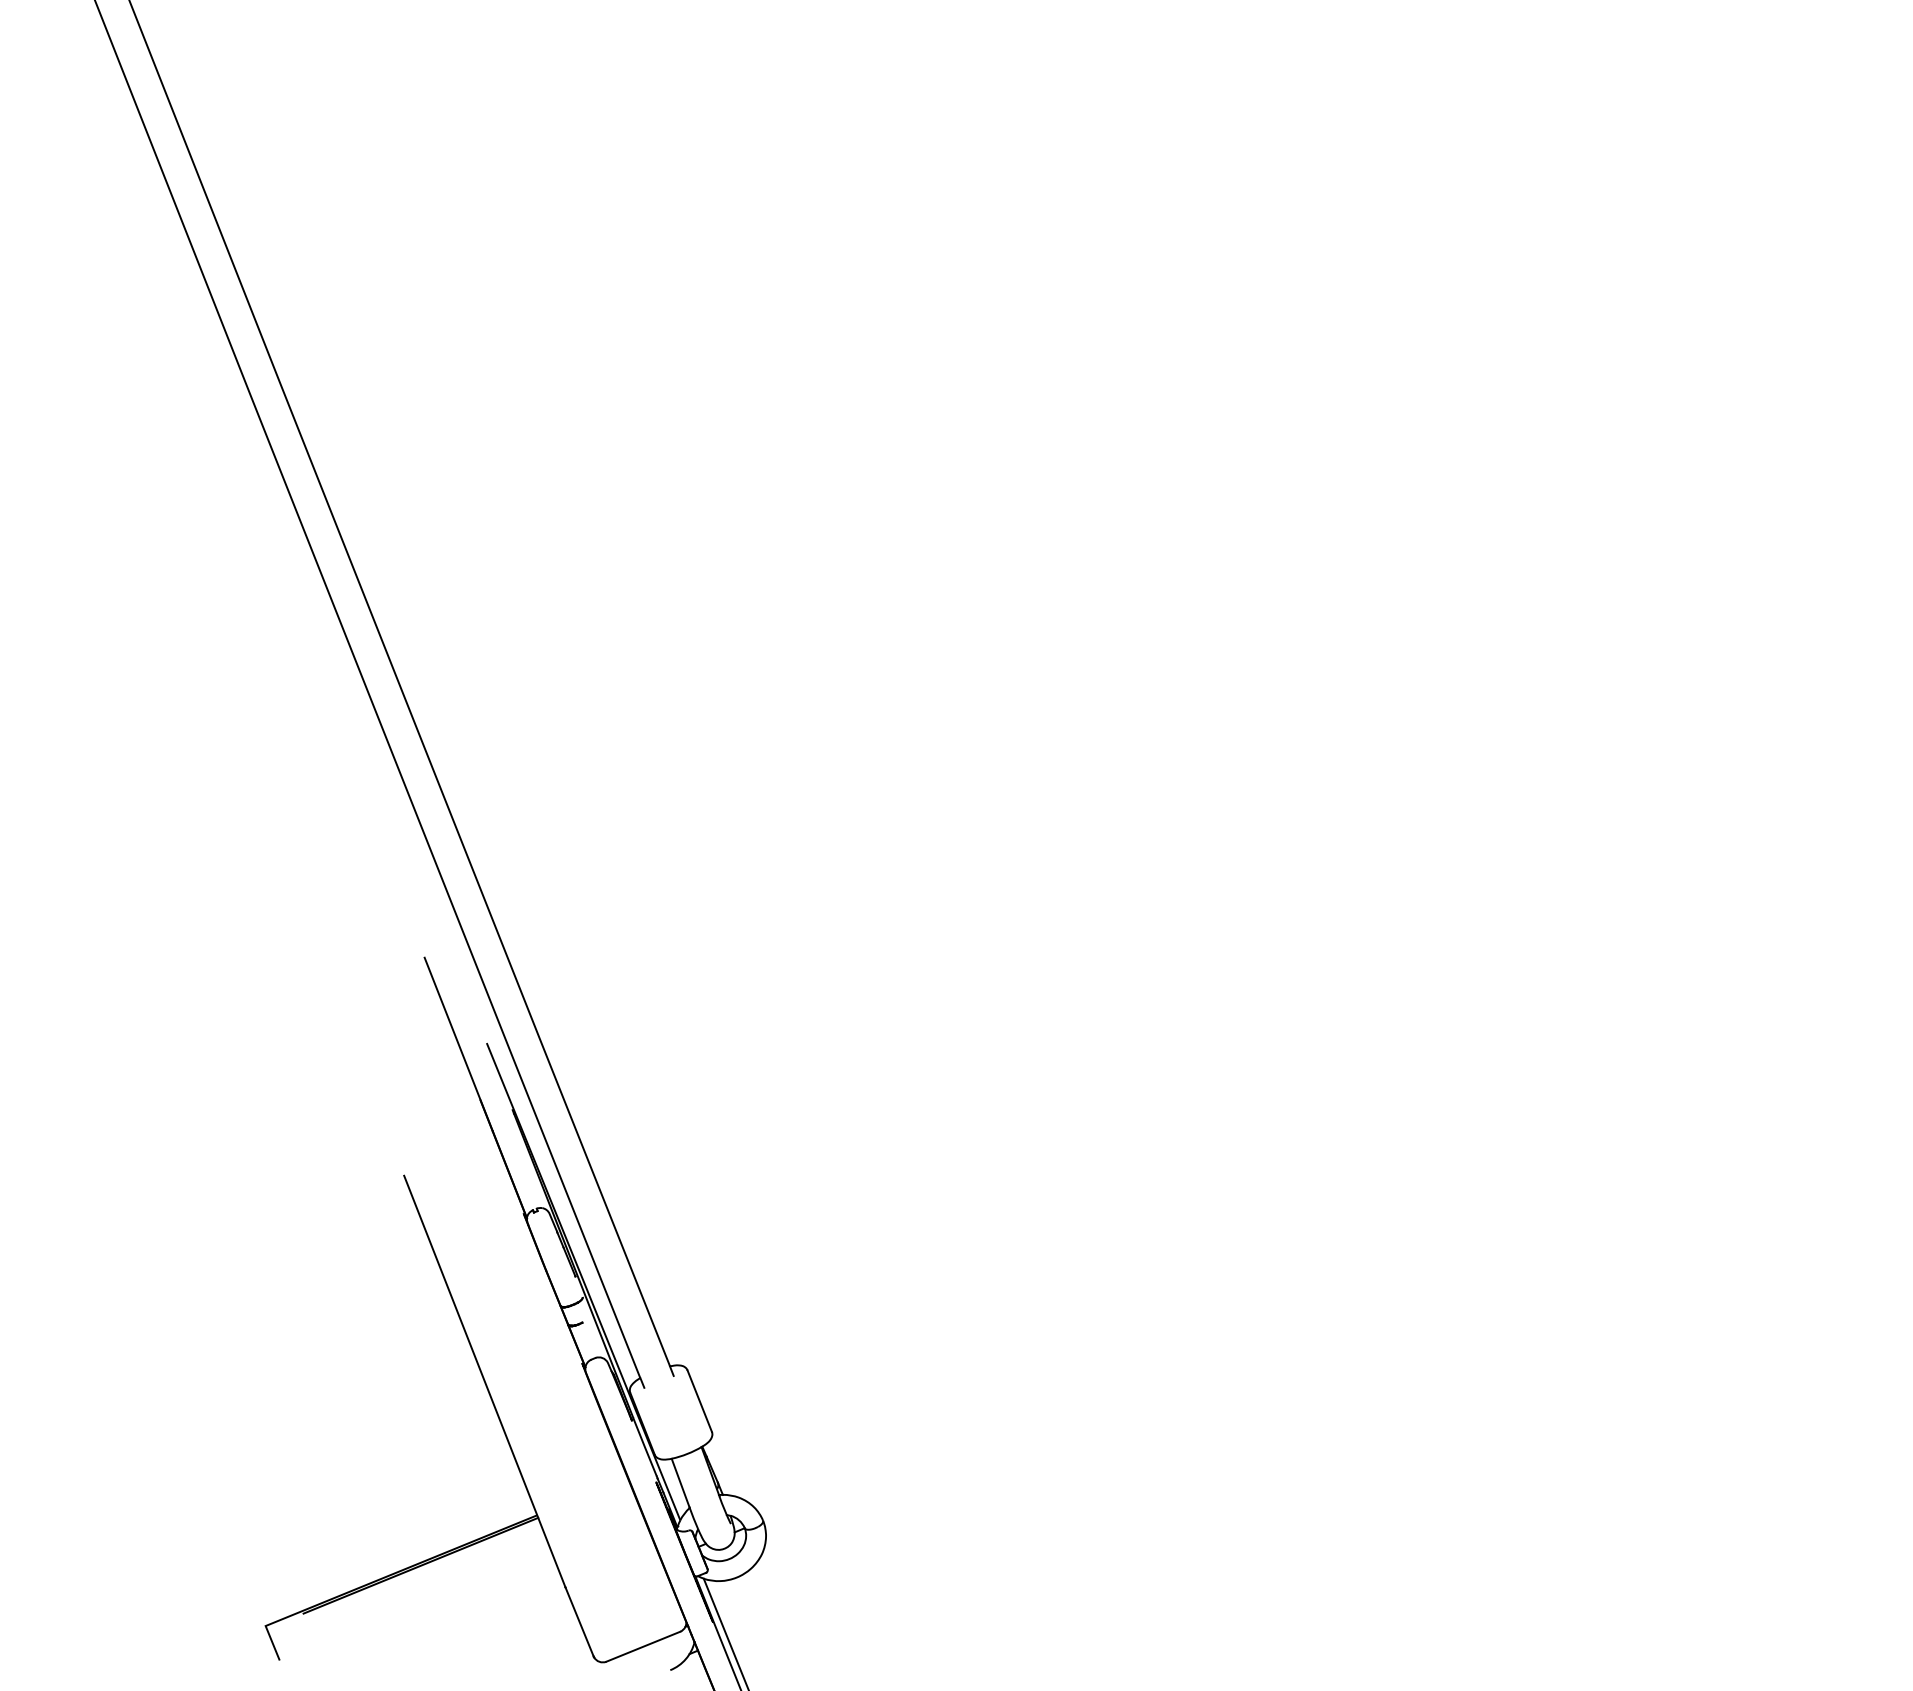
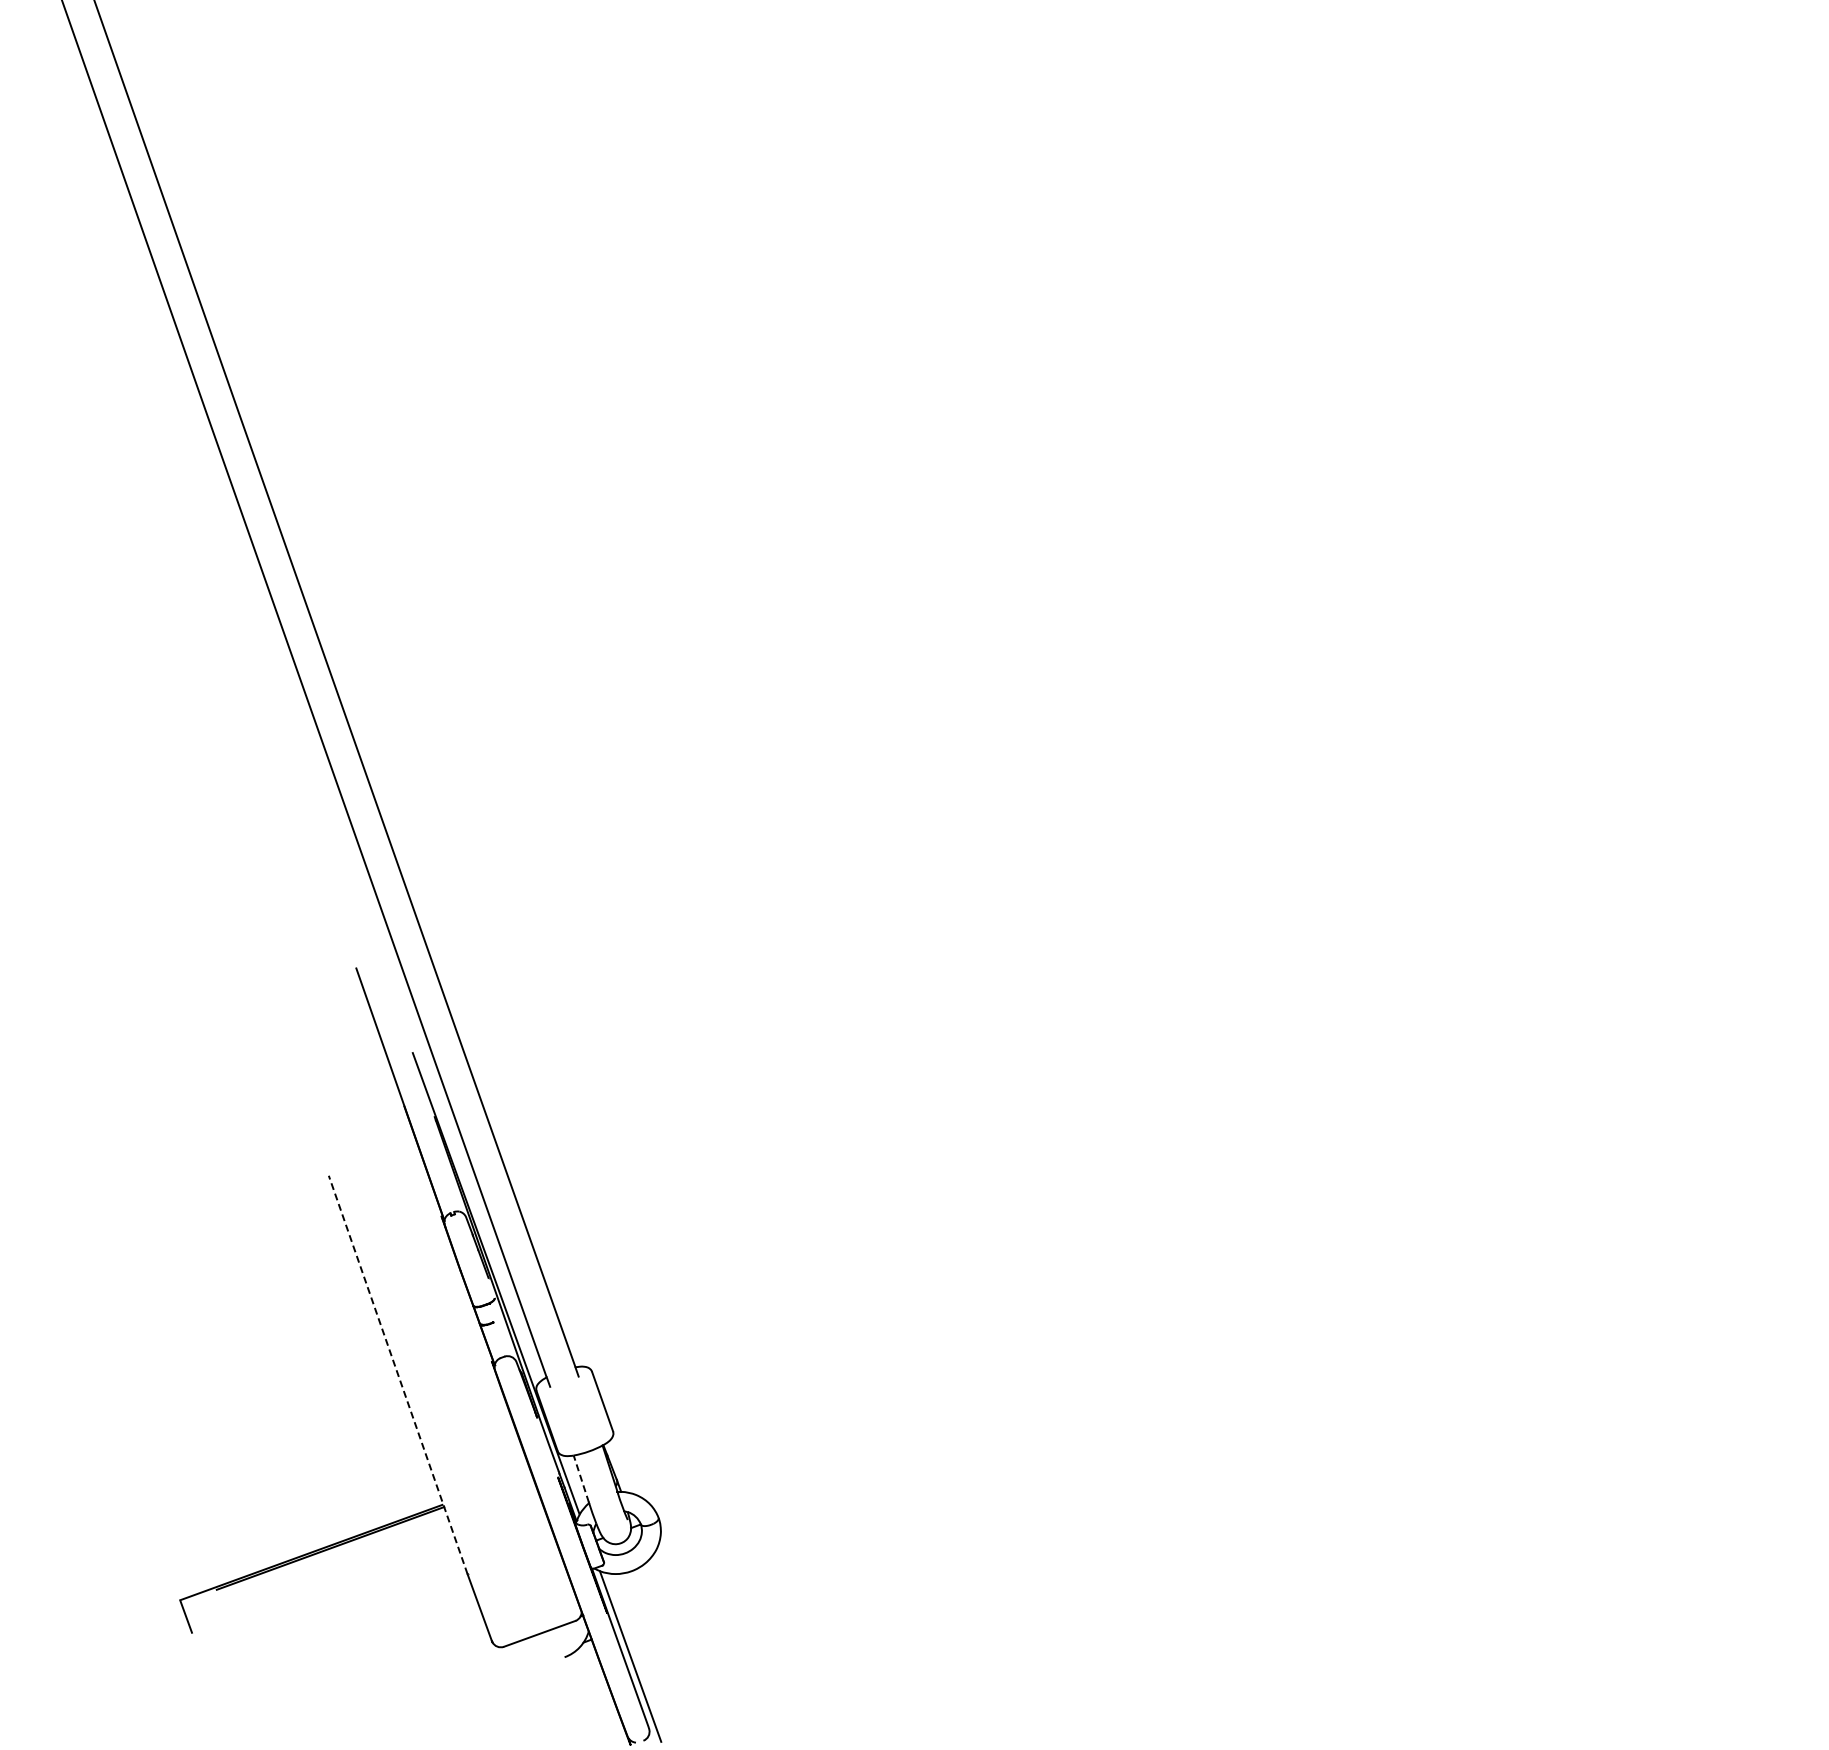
line: (485, 1382) -> (398, 1375), solid -> dashed
line: (680, 1483) -> (581, 1479), solid -> dashed

